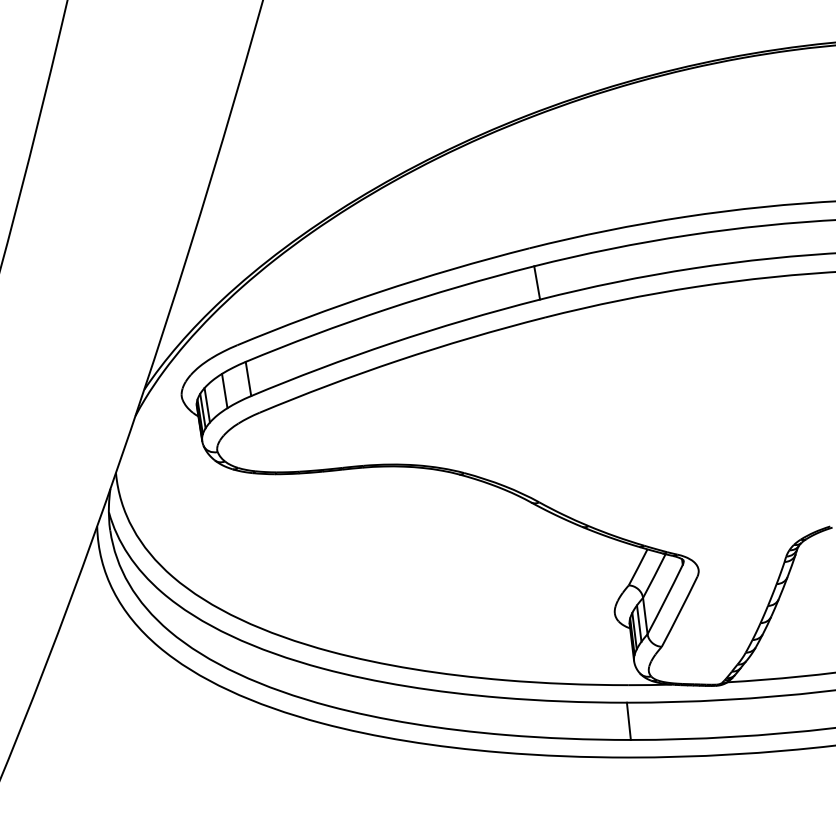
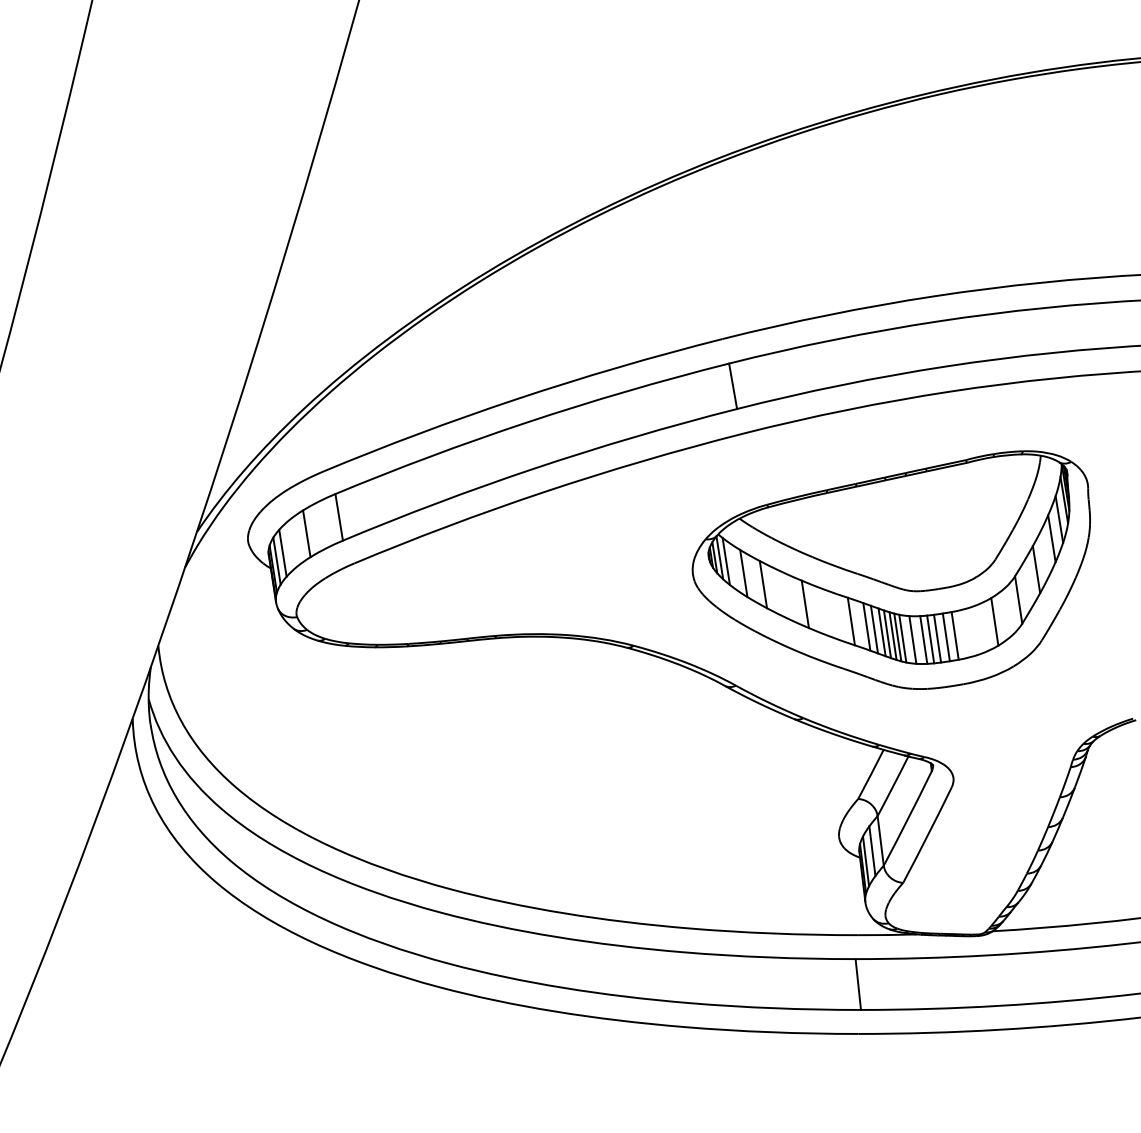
part: (652, 417) -> (890, 569), added

